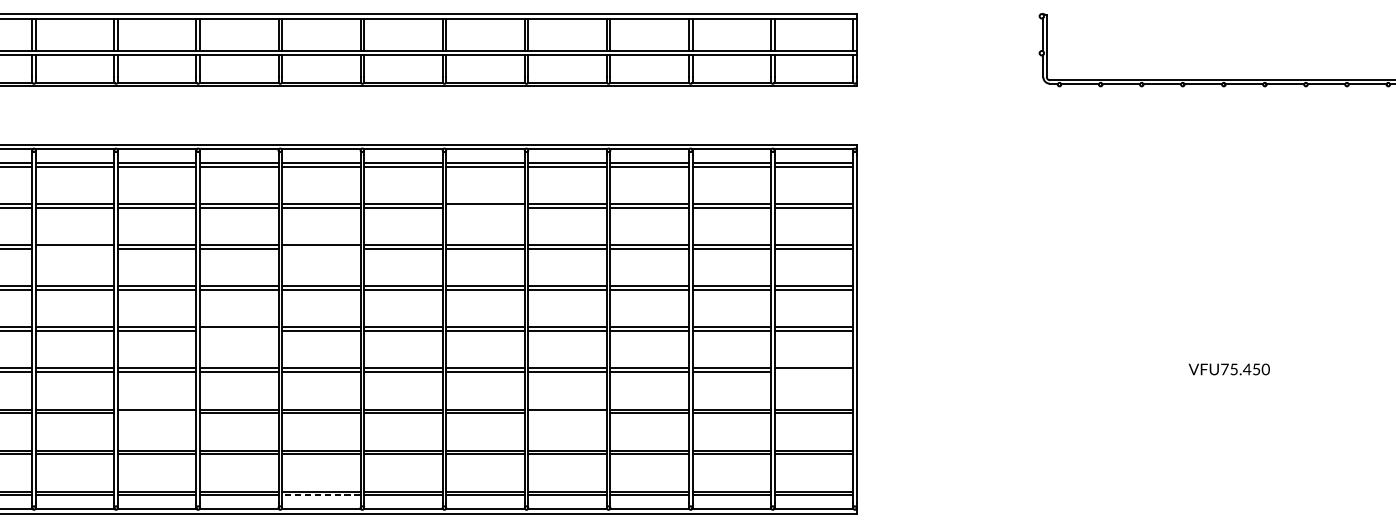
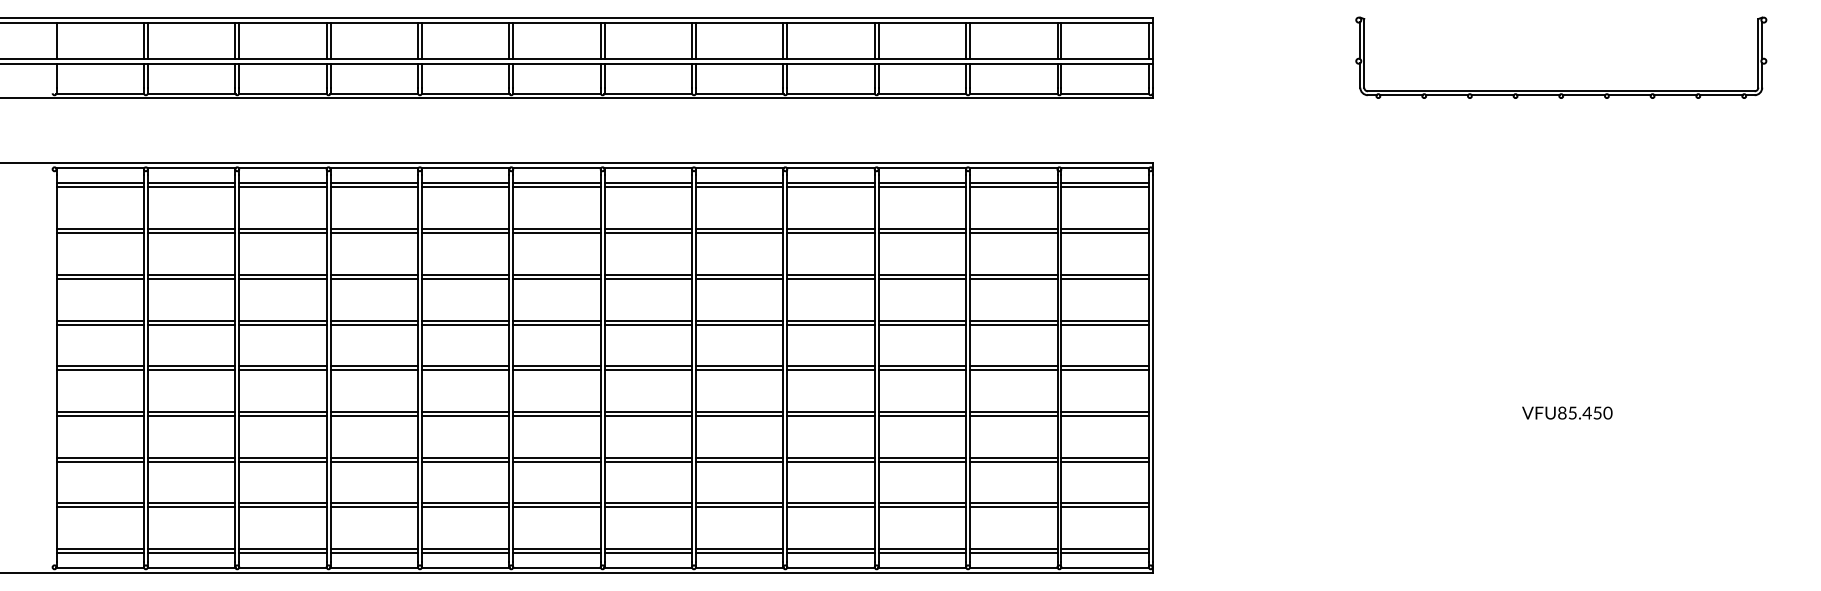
line: (485, 208) -> (739, 233), added
line: (74, 248) -> (282, 278), added
line: (320, 248) -> (556, 278), added
line: (239, 331) -> (465, 370), added
text: (1224, 368) -> (1562, 412), VFU75.450 -> VFU85.450
line: (813, 371) -> (1104, 415), added
line: (157, 412) -> (374, 461), added
line: (567, 412) -> (830, 461), added
line: (321, 495) -> (557, 553), dashed -> solid

